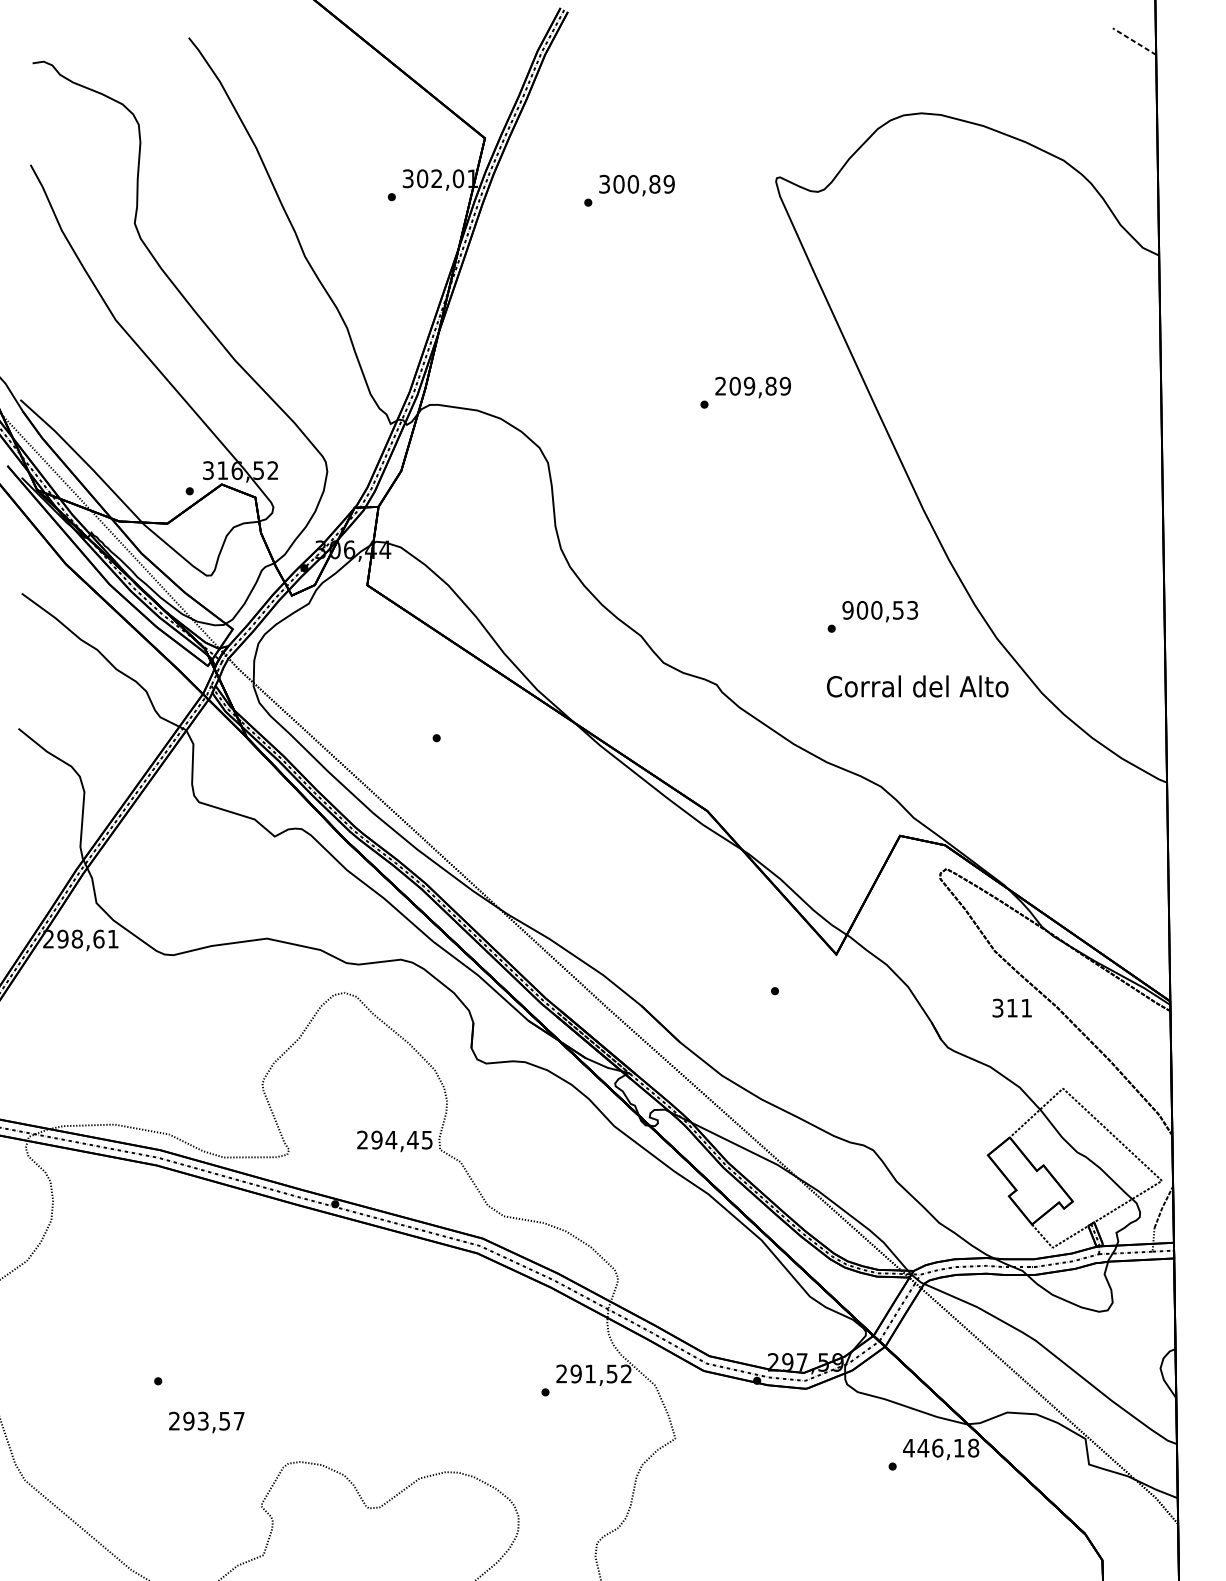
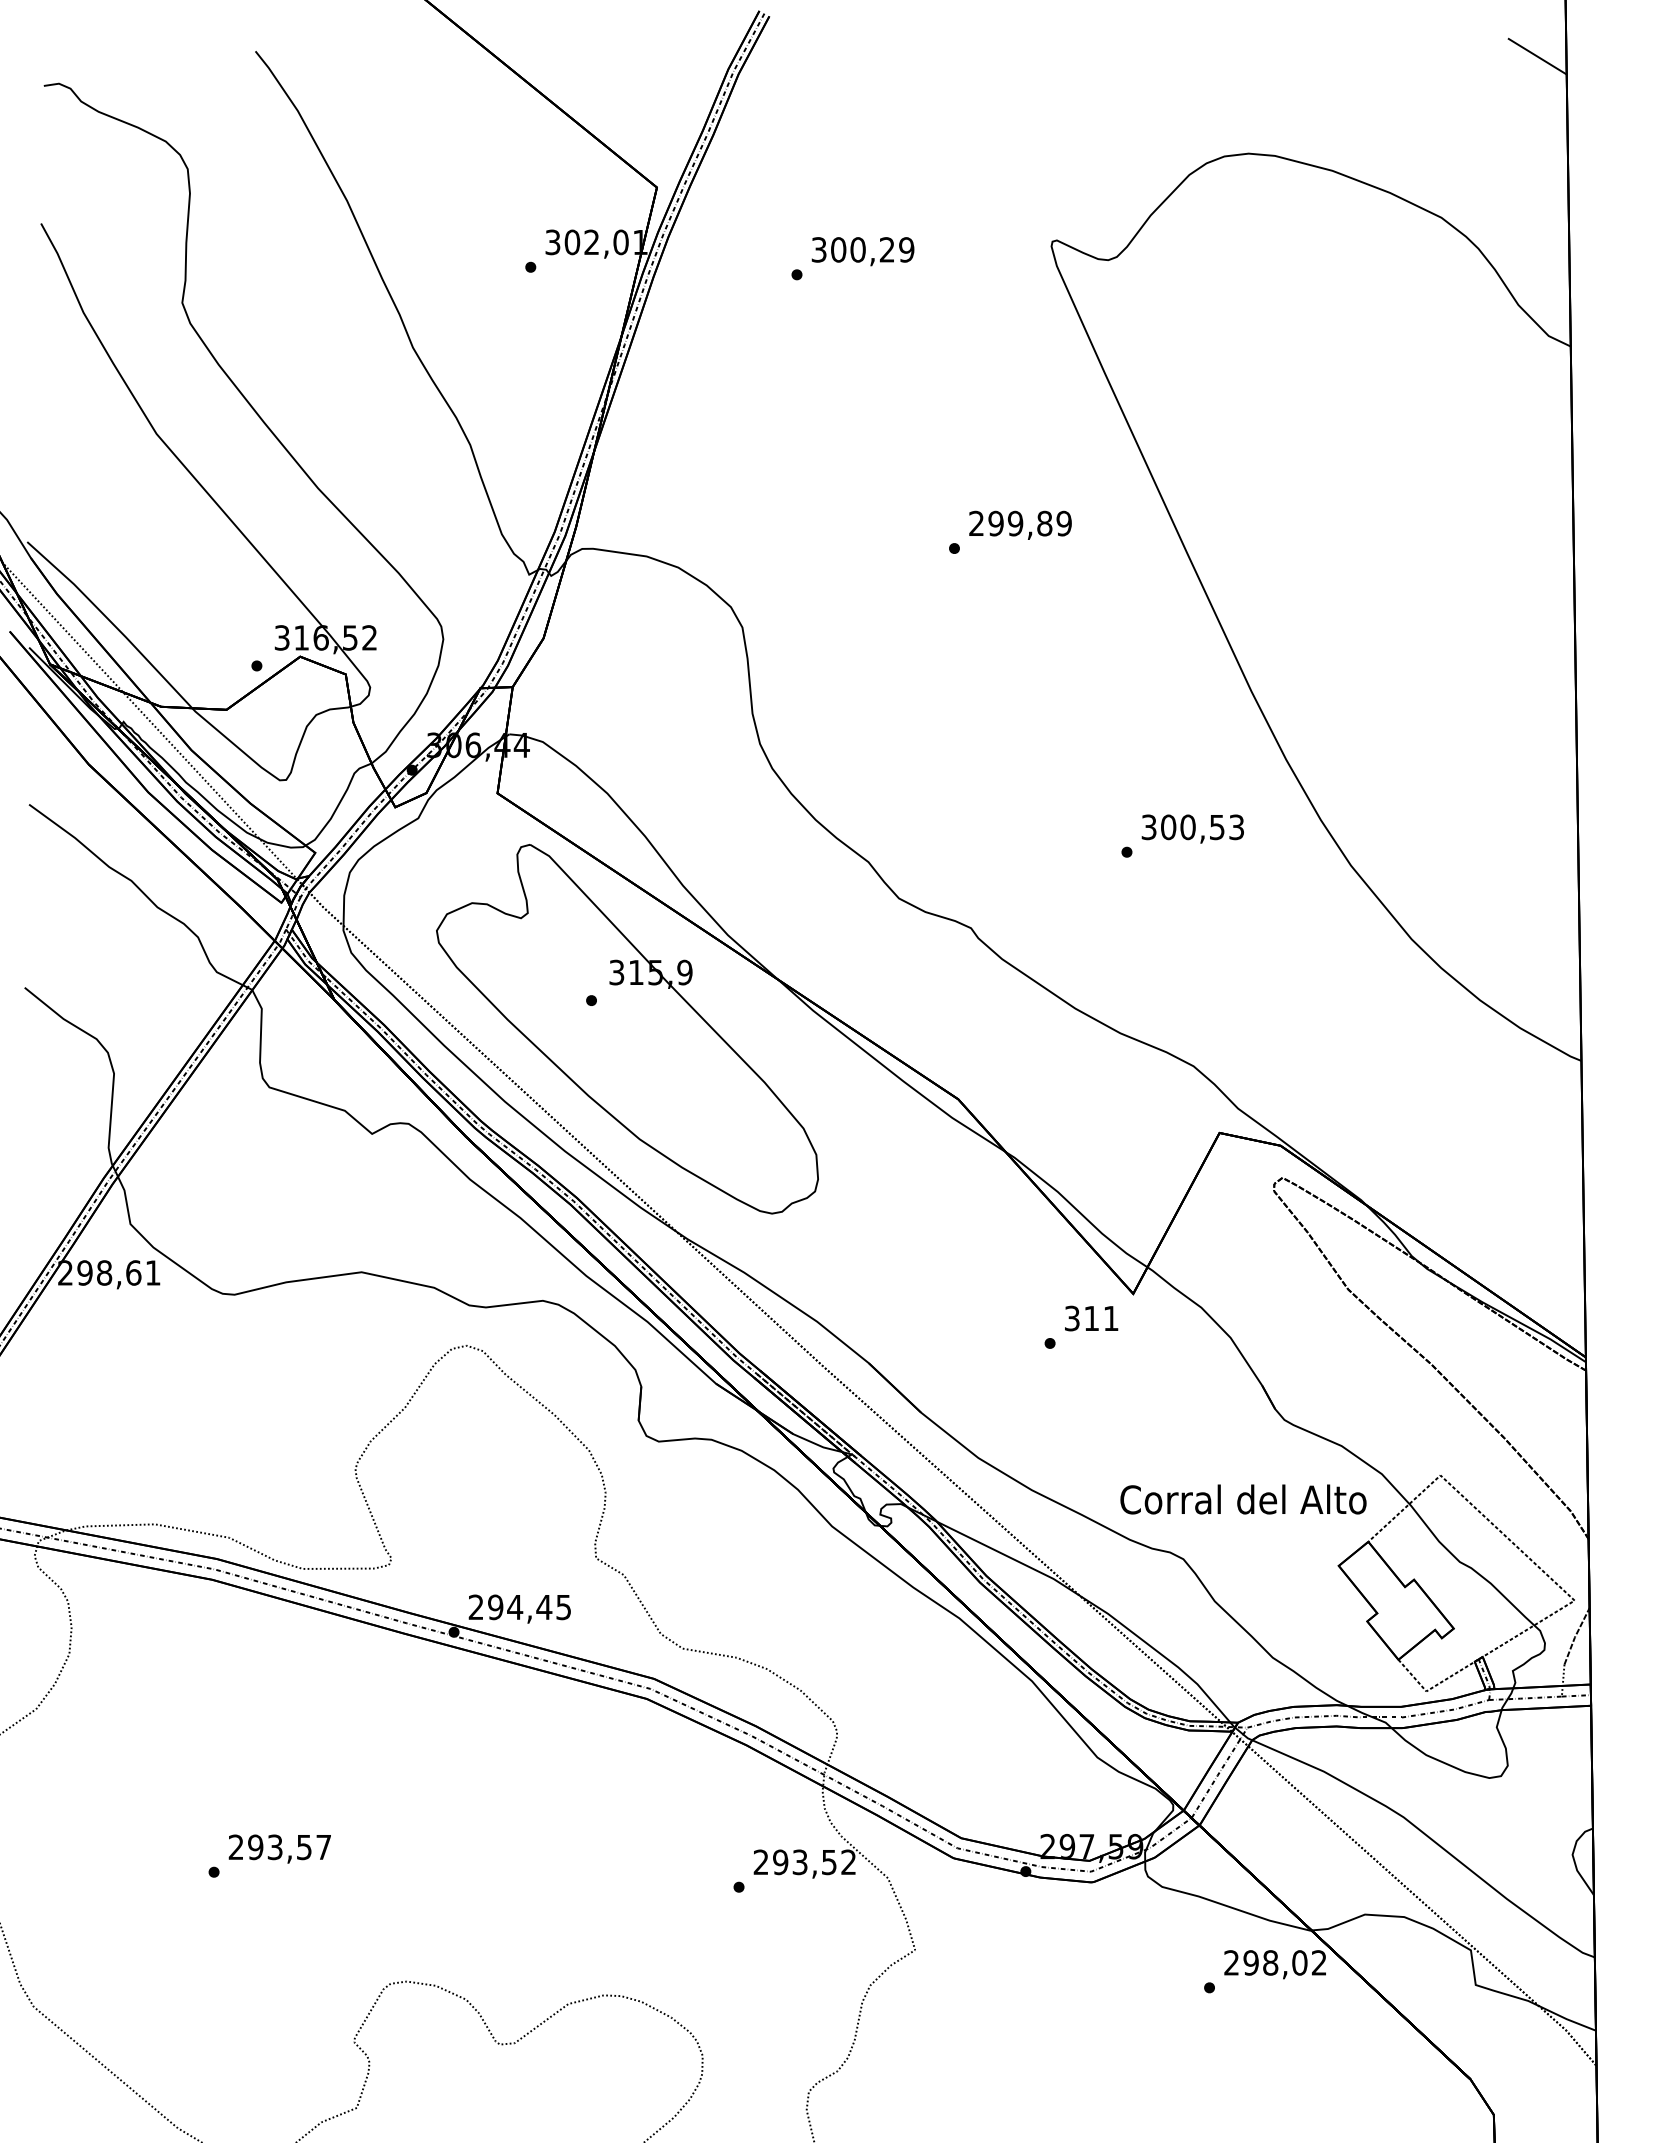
line: (1133, 41) -> (1536, 56), dashed -> solid
text: (654, 184) -> (886, 249), 300,89 -> 300,29
text: (734, 386) -> (995, 523), 209,89 -> 299,89
text: (847, 609) -> (1148, 826), 900,53 -> 300,53
text: (917, 686) -> (1243, 1499), moved
part: (463, 759) -> (627, 1029), added
text: (1012, 1008) -> (1091, 1318), moved
text: (394, 1140) -> (519, 1608), moved
text: (590, 1374) -> (799, 1862), 291,52 -> 293,52
text: (206, 1422) -> (279, 1848), moved
text: (940, 1447) -> (1274, 1962), 446,18 -> 298,02

